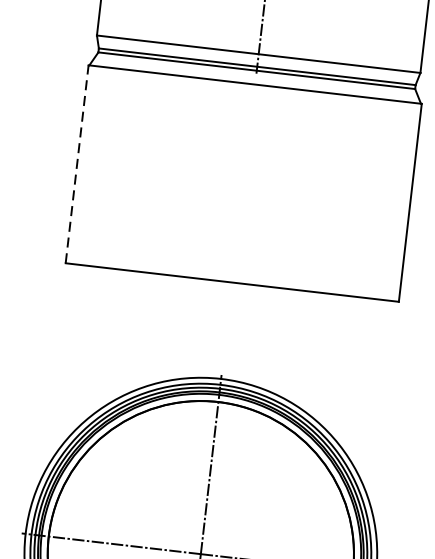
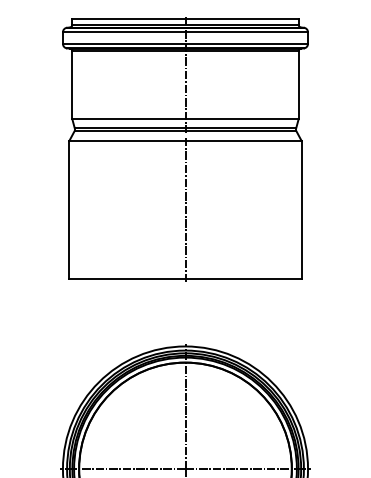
line: (76, 163) -> (68, 209), dashed -> solid
line: (243, 183) -> (185, 209), added

